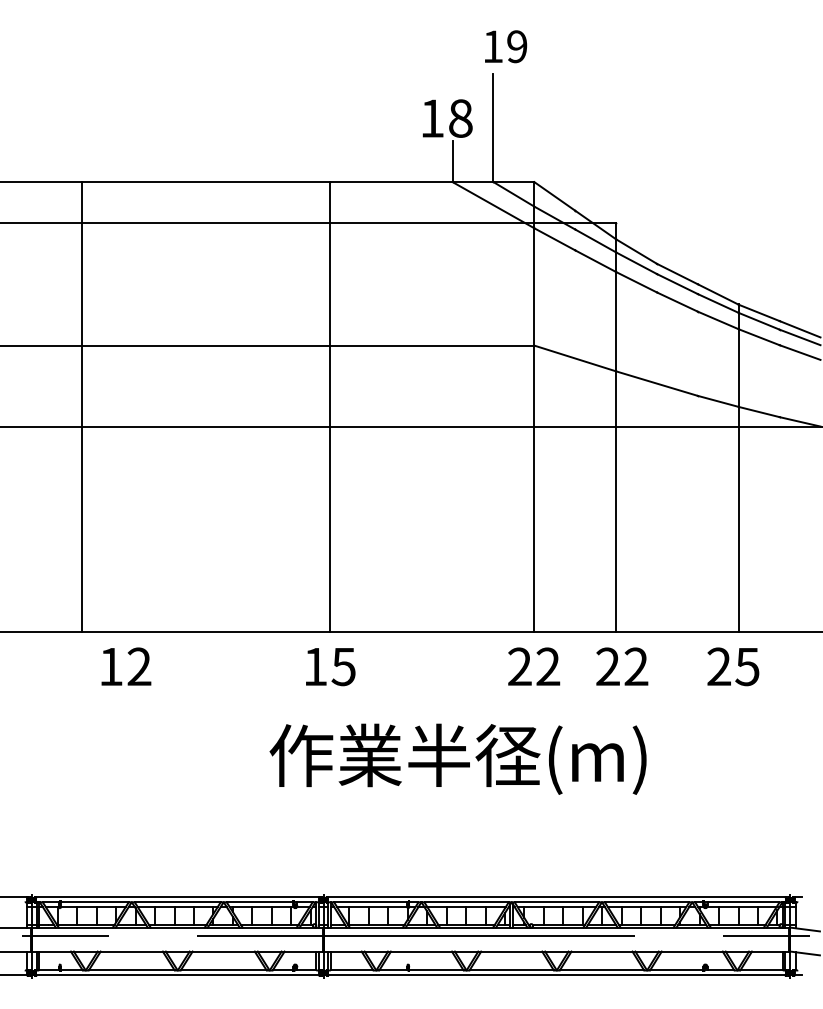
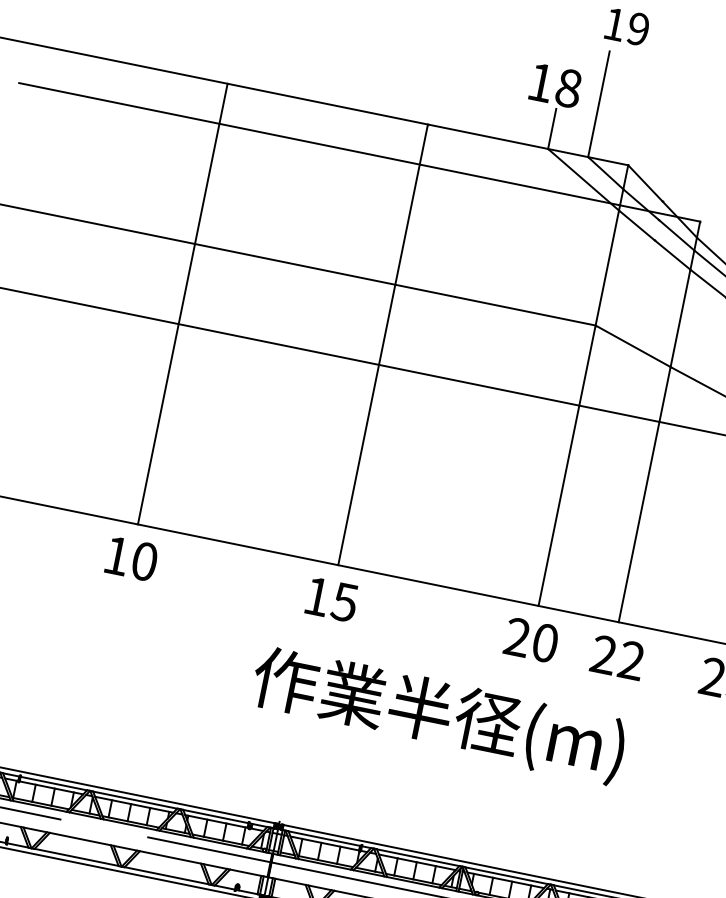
line: (81, 406) -> (182, 303), moved
text: (139, 666) -> (144, 561), 12 -> 10
text: (548, 666) -> (545, 642), 22 -> 20

